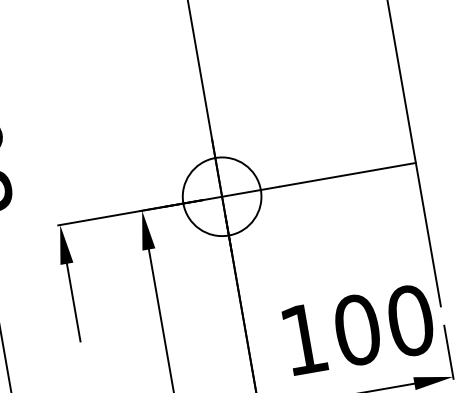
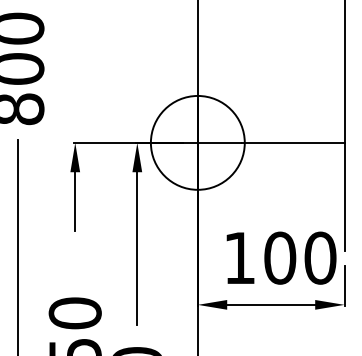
circle: (221, 196) -> (197, 142), size x1.6

